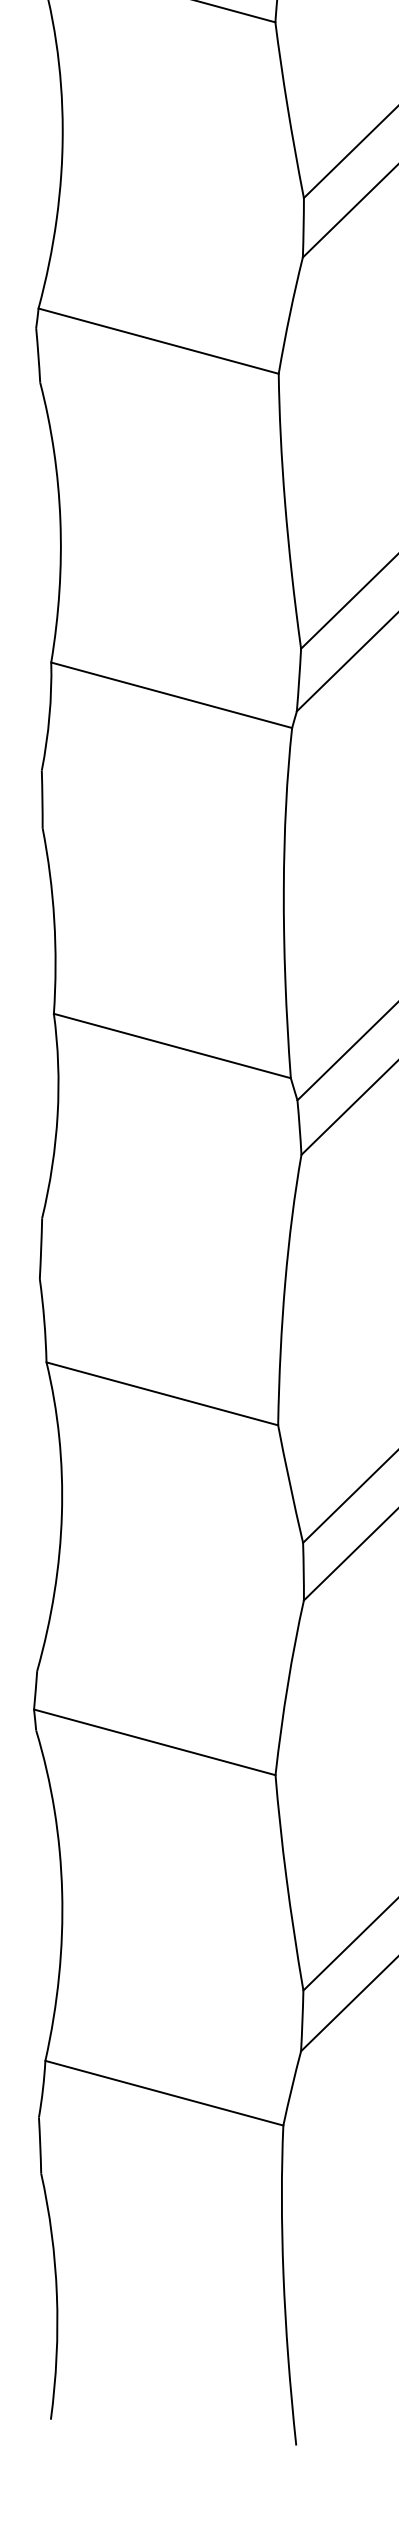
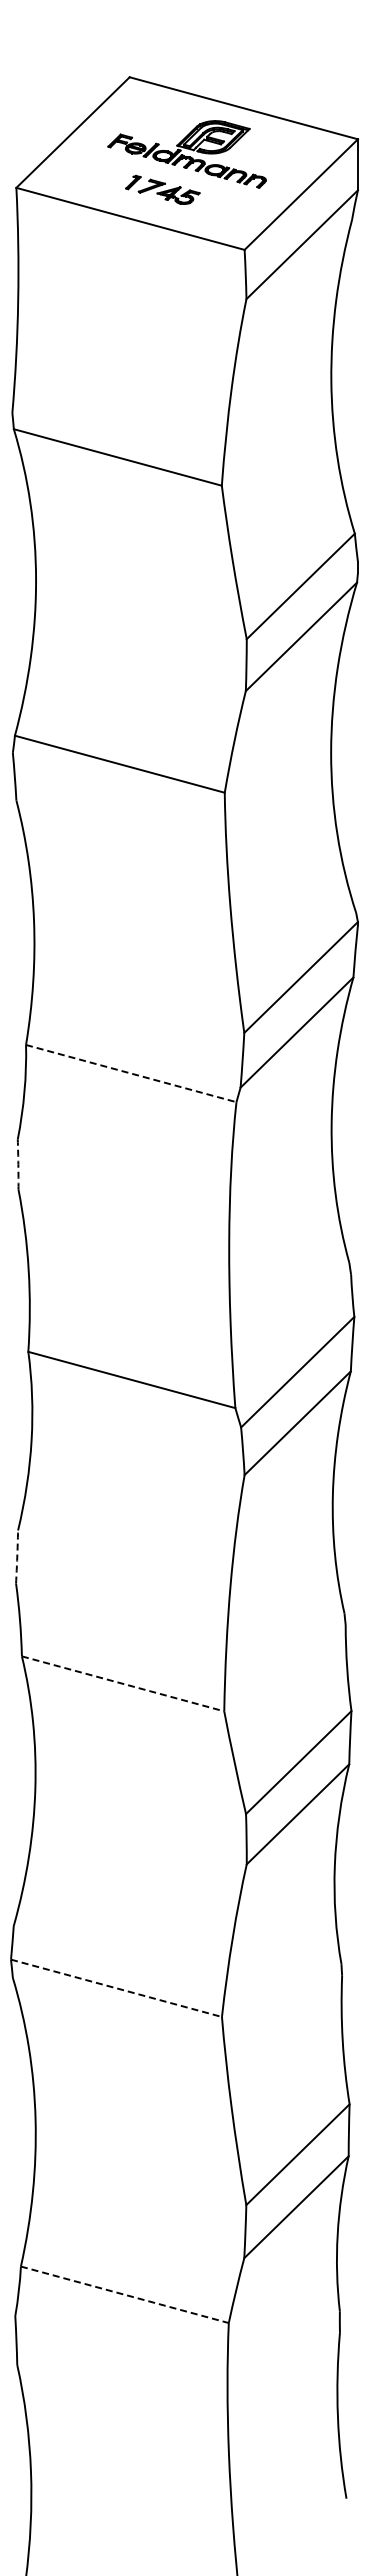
line: (171, 695) -> (131, 1073), solid -> dashed
arc: (42, 799) -> (18, 1164), solid -> dashed
arc: (41, 1249) -> (17, 1557), solid -> dashed
line: (162, 1393) -> (123, 1683), solid -> dashed
line: (154, 1742) -> (116, 1988), solid -> dashed
line: (163, 2092) -> (124, 2294), solid -> dashed

